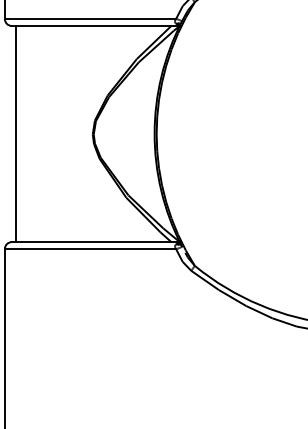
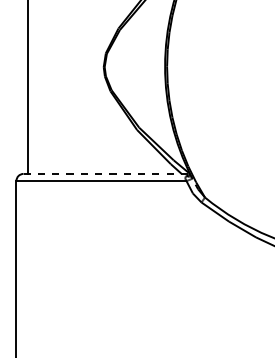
line: (96, 242) -> (107, 174), solid -> dashed

